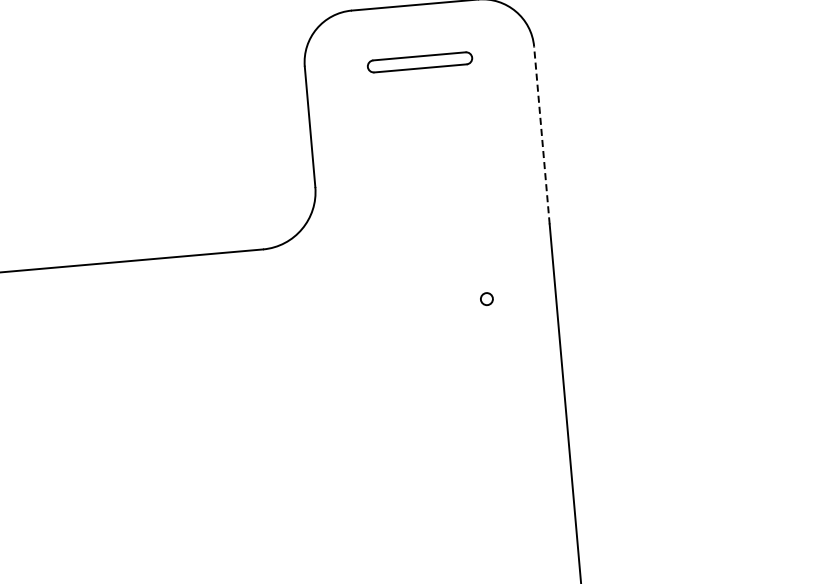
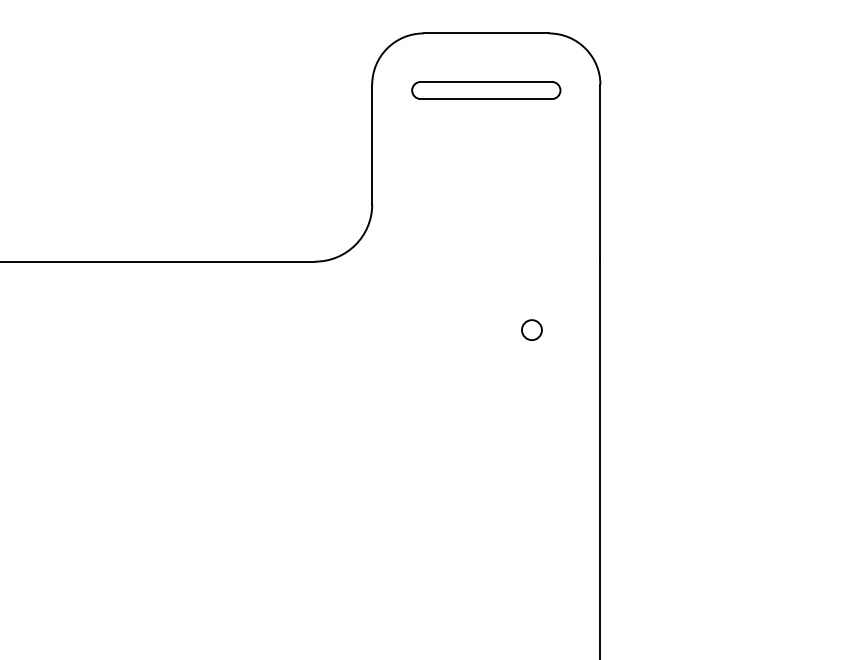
part: (420, 62) -> (486, 90), size x1.43
line: (541, 134) -> (600, 172), dashed -> solid
circle: (486, 298) -> (531, 329), size x1.67

